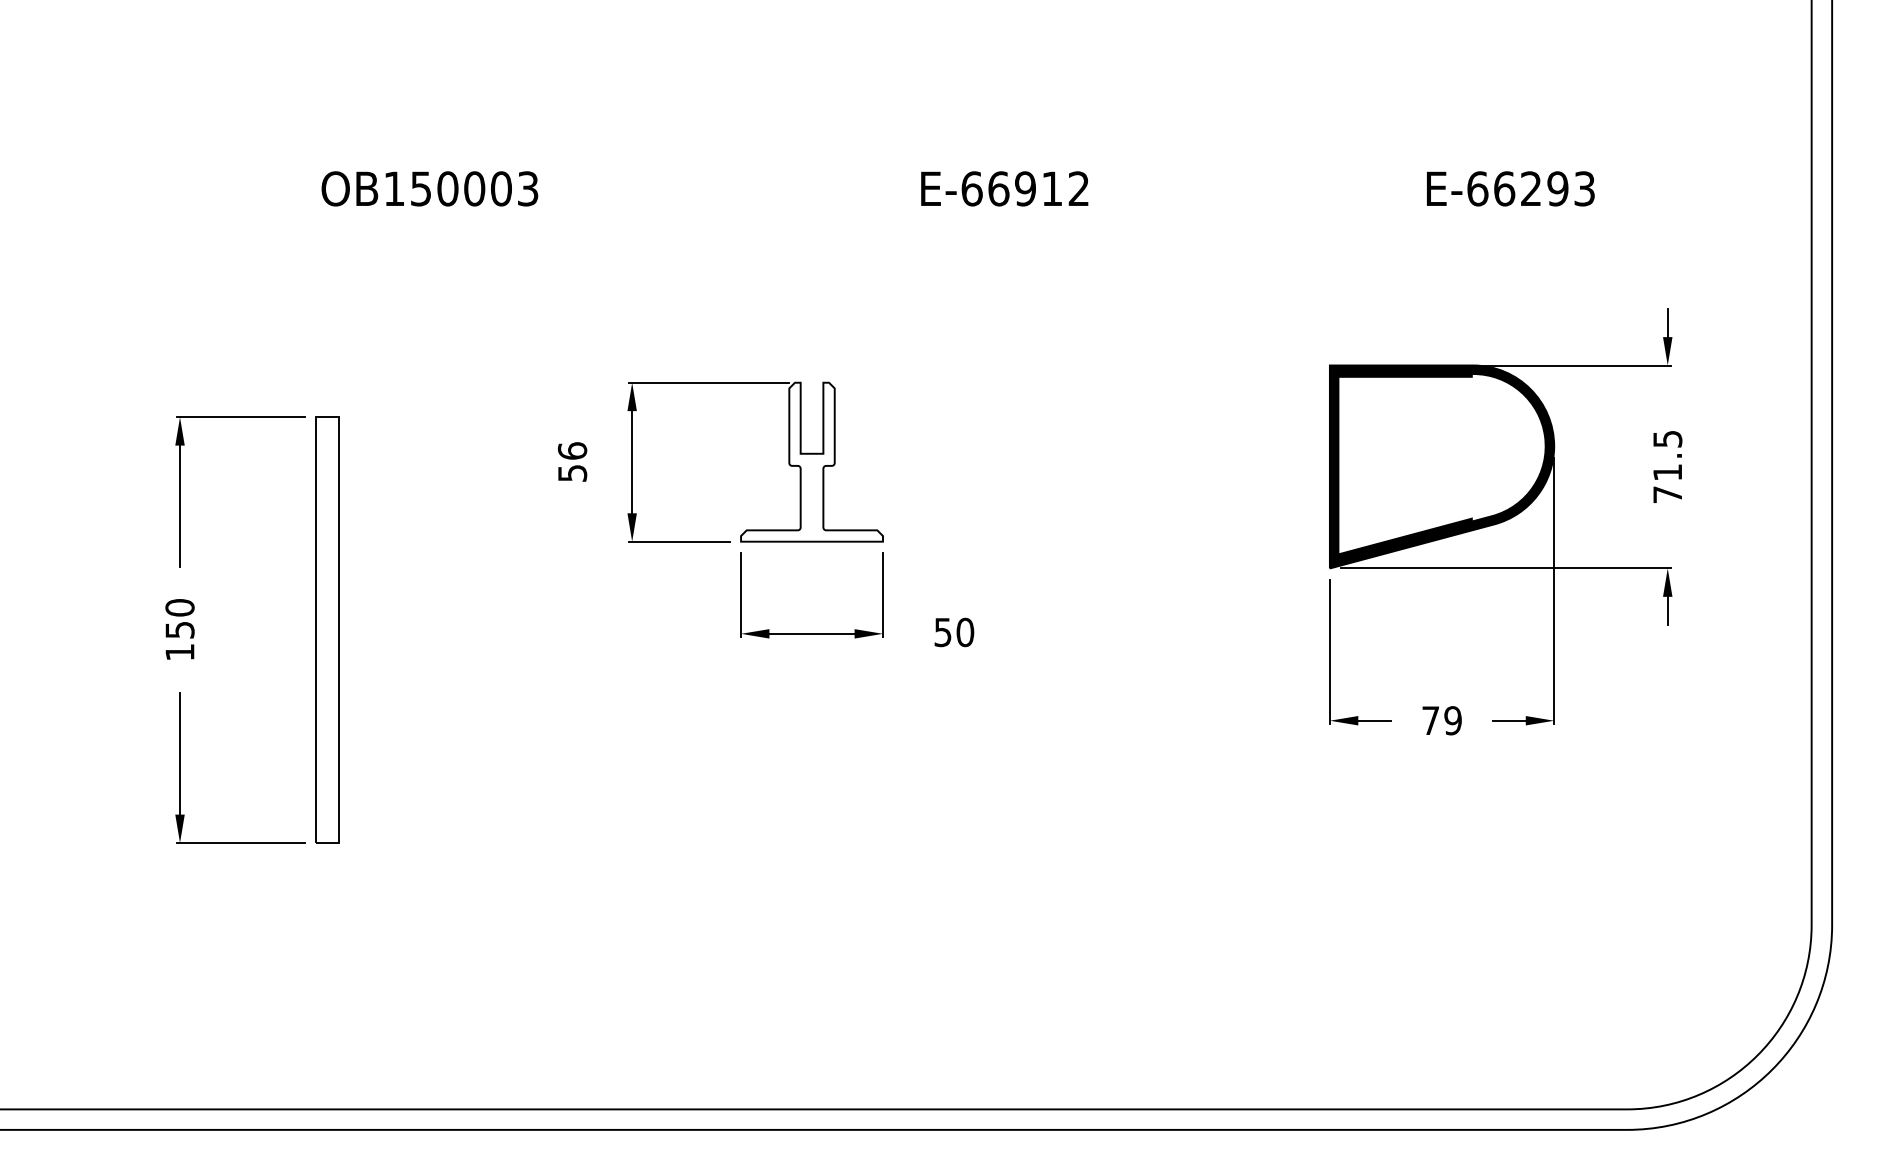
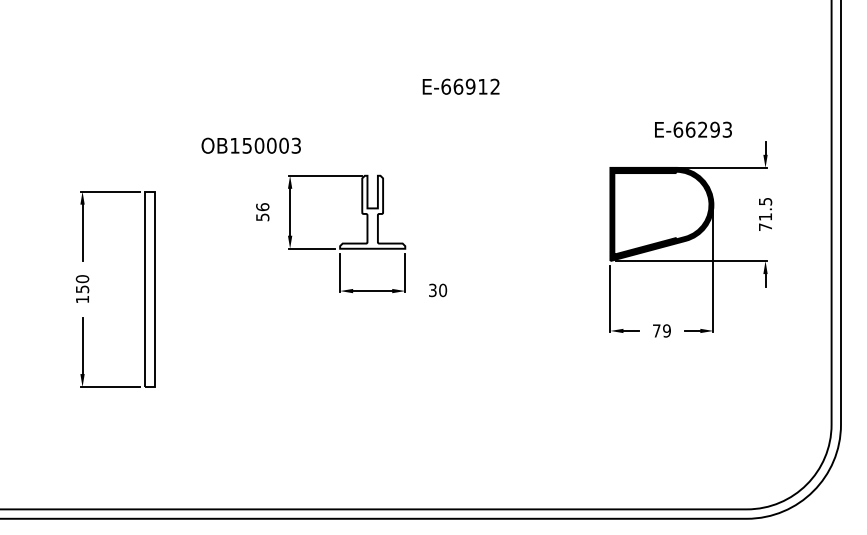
text: (428, 188) -> (250, 145), moved
text: (1510, 188) -> (693, 129), moved
text: (942, 630) -> (432, 289), 50 -> 30

